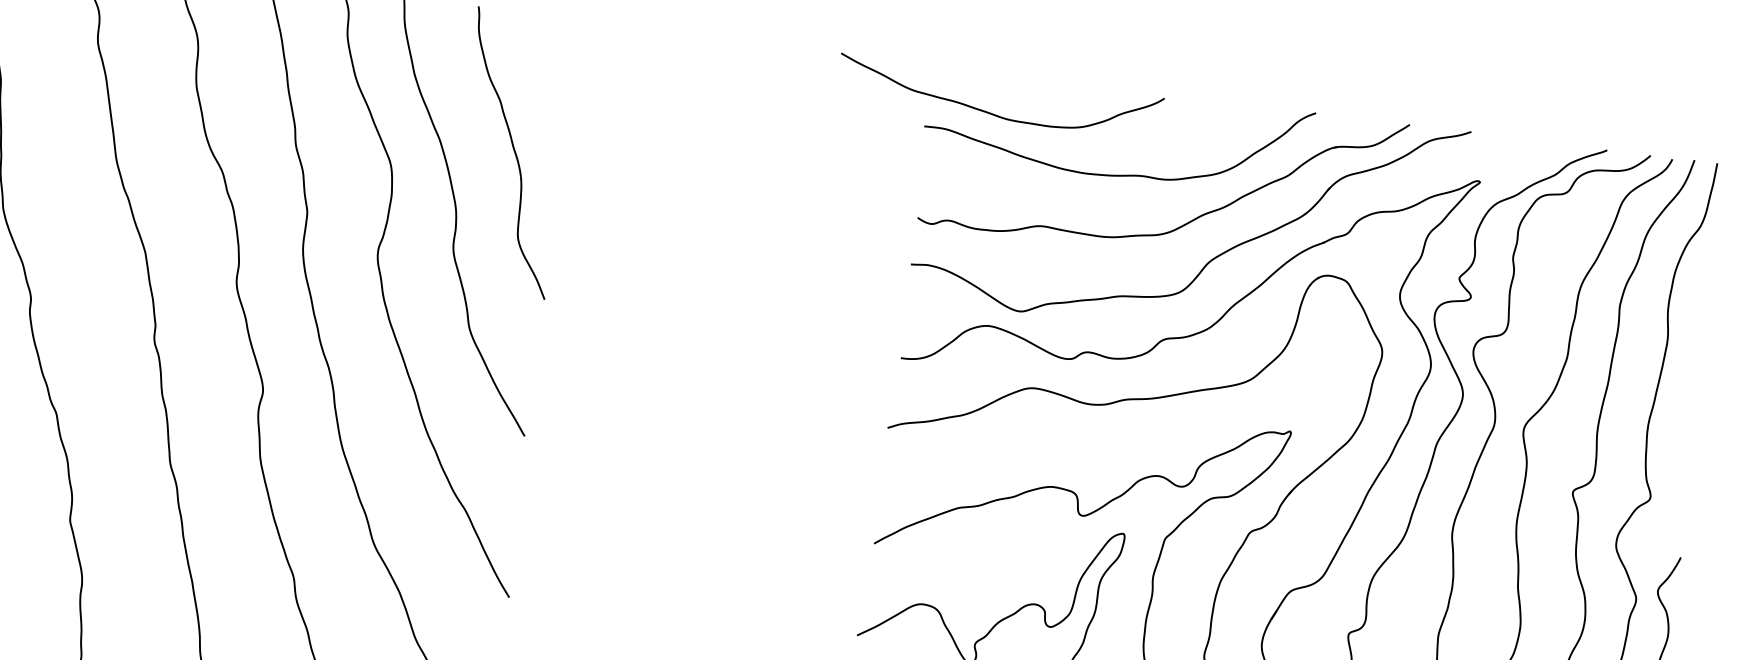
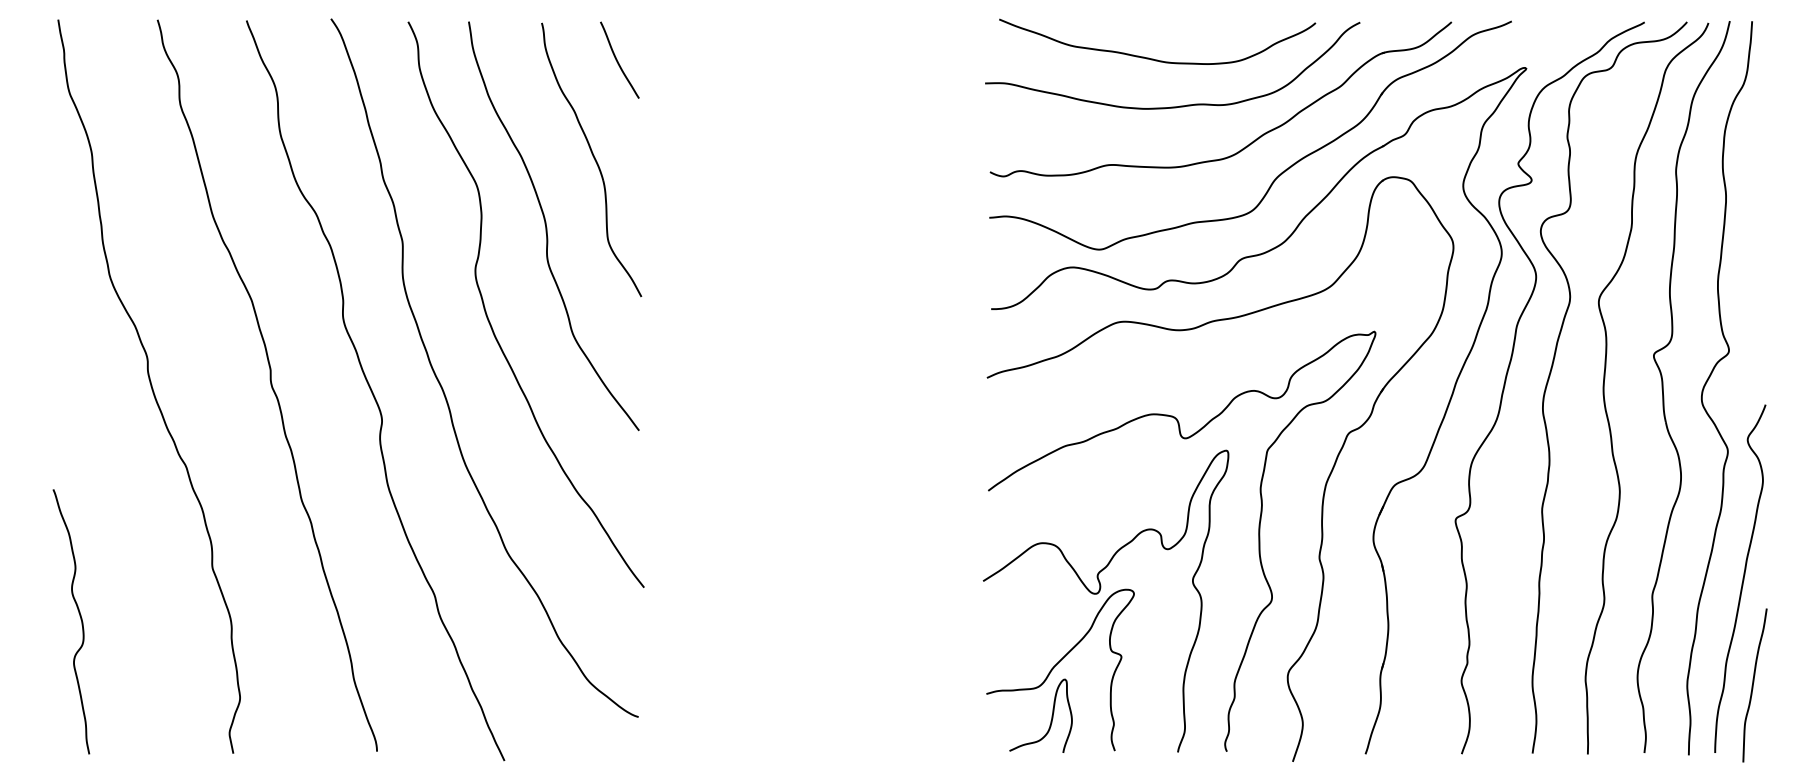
curve: (551, 53) -> (617, 59), added
curve: (993, 113) -> (1153, 58), moved

